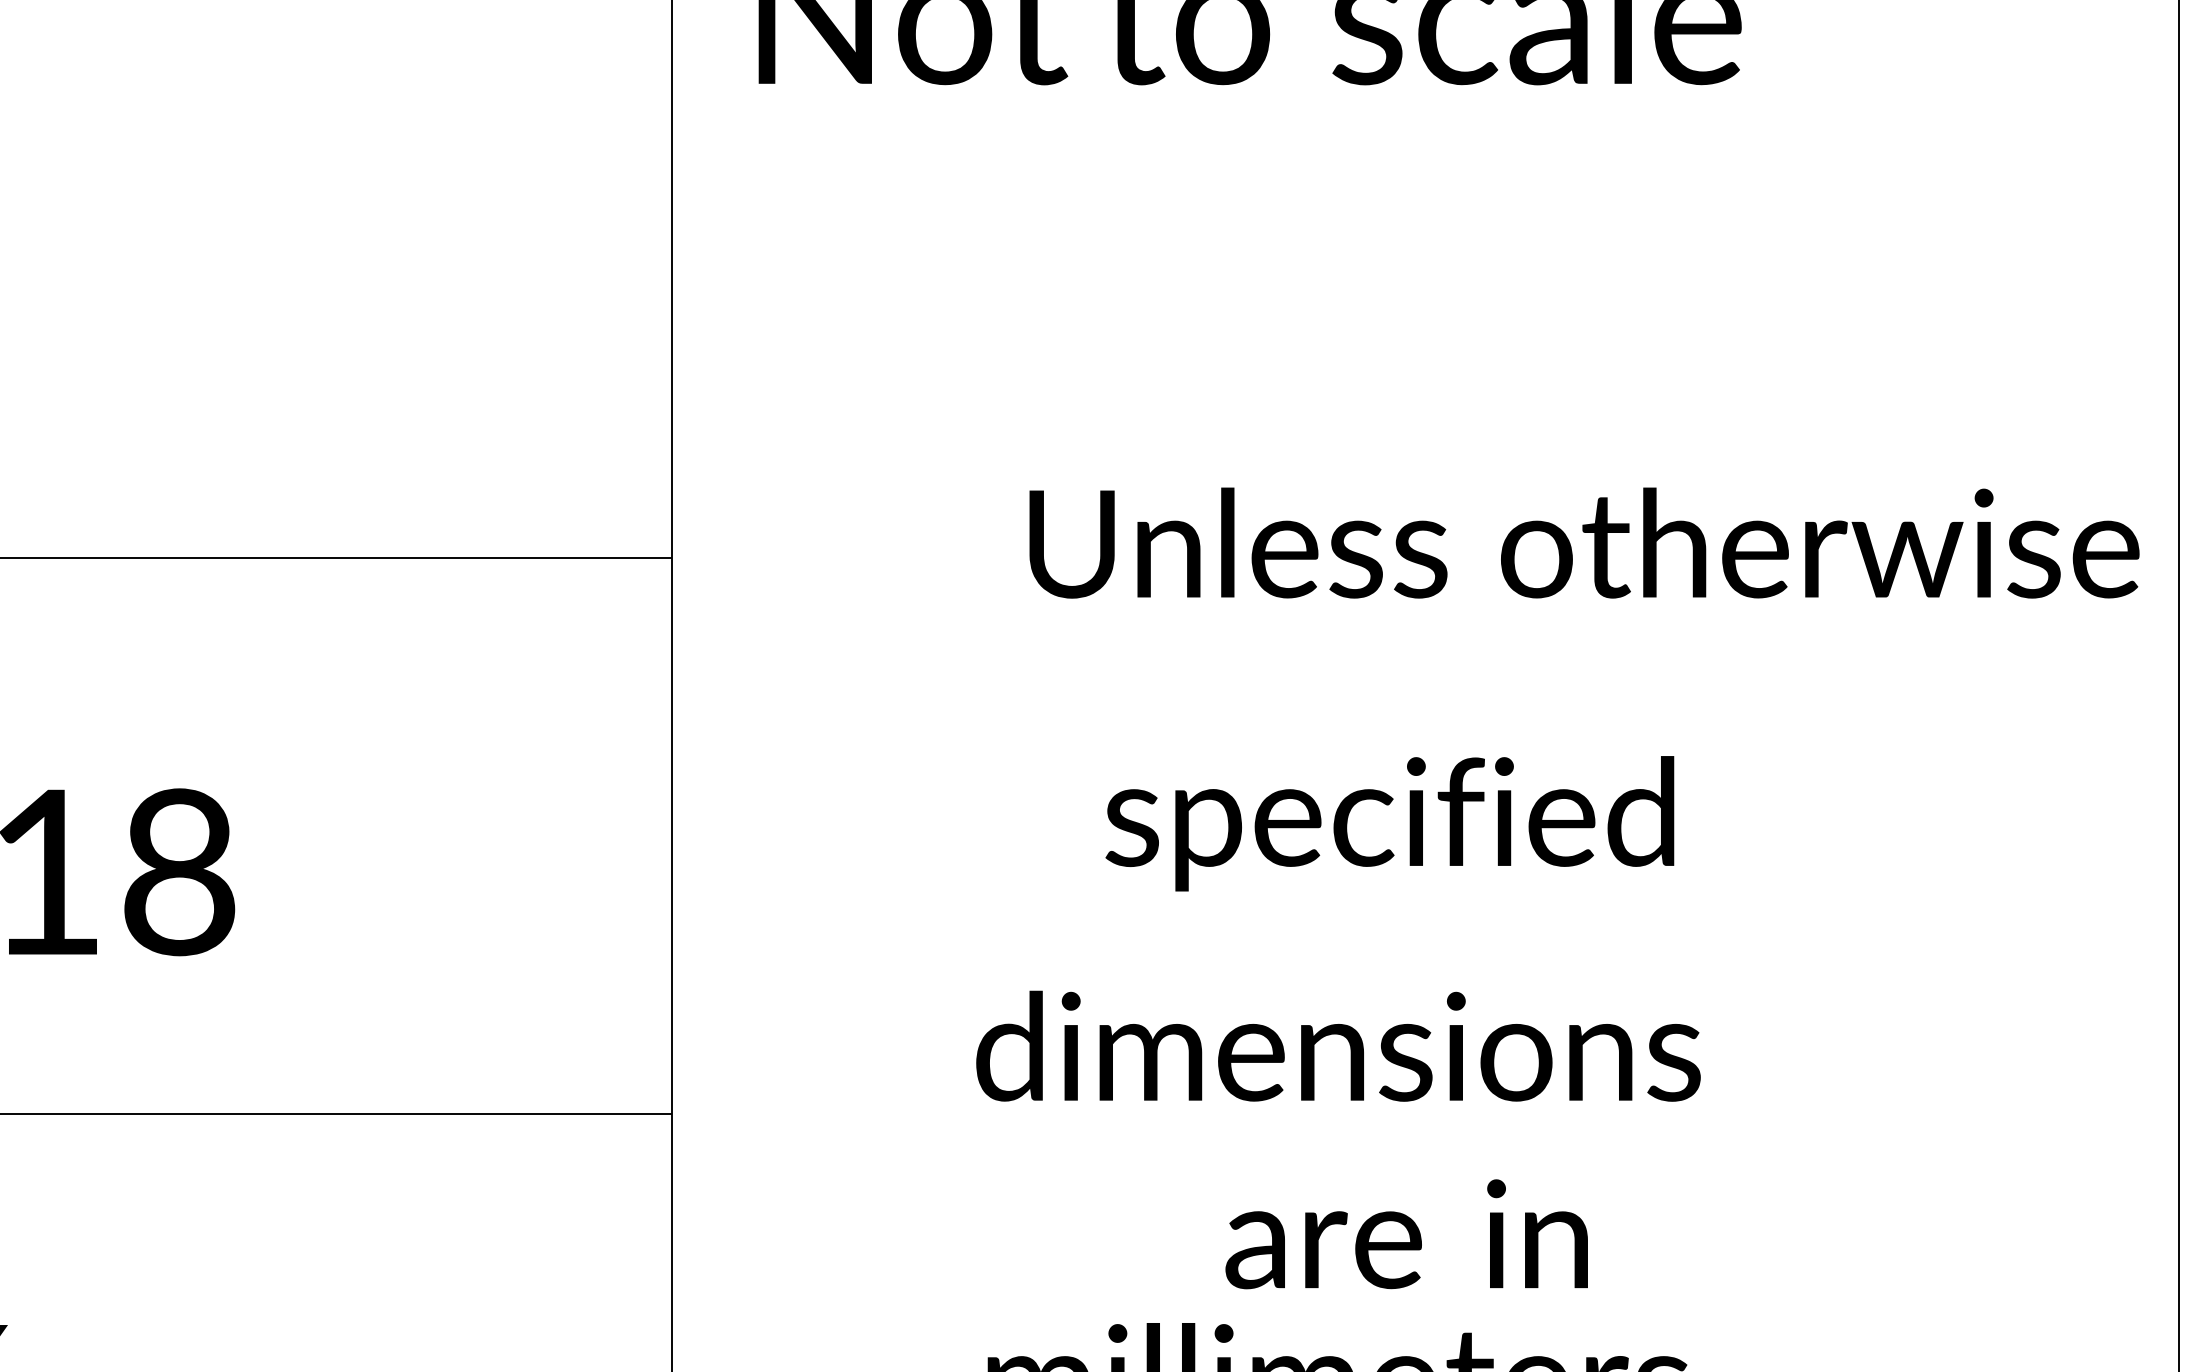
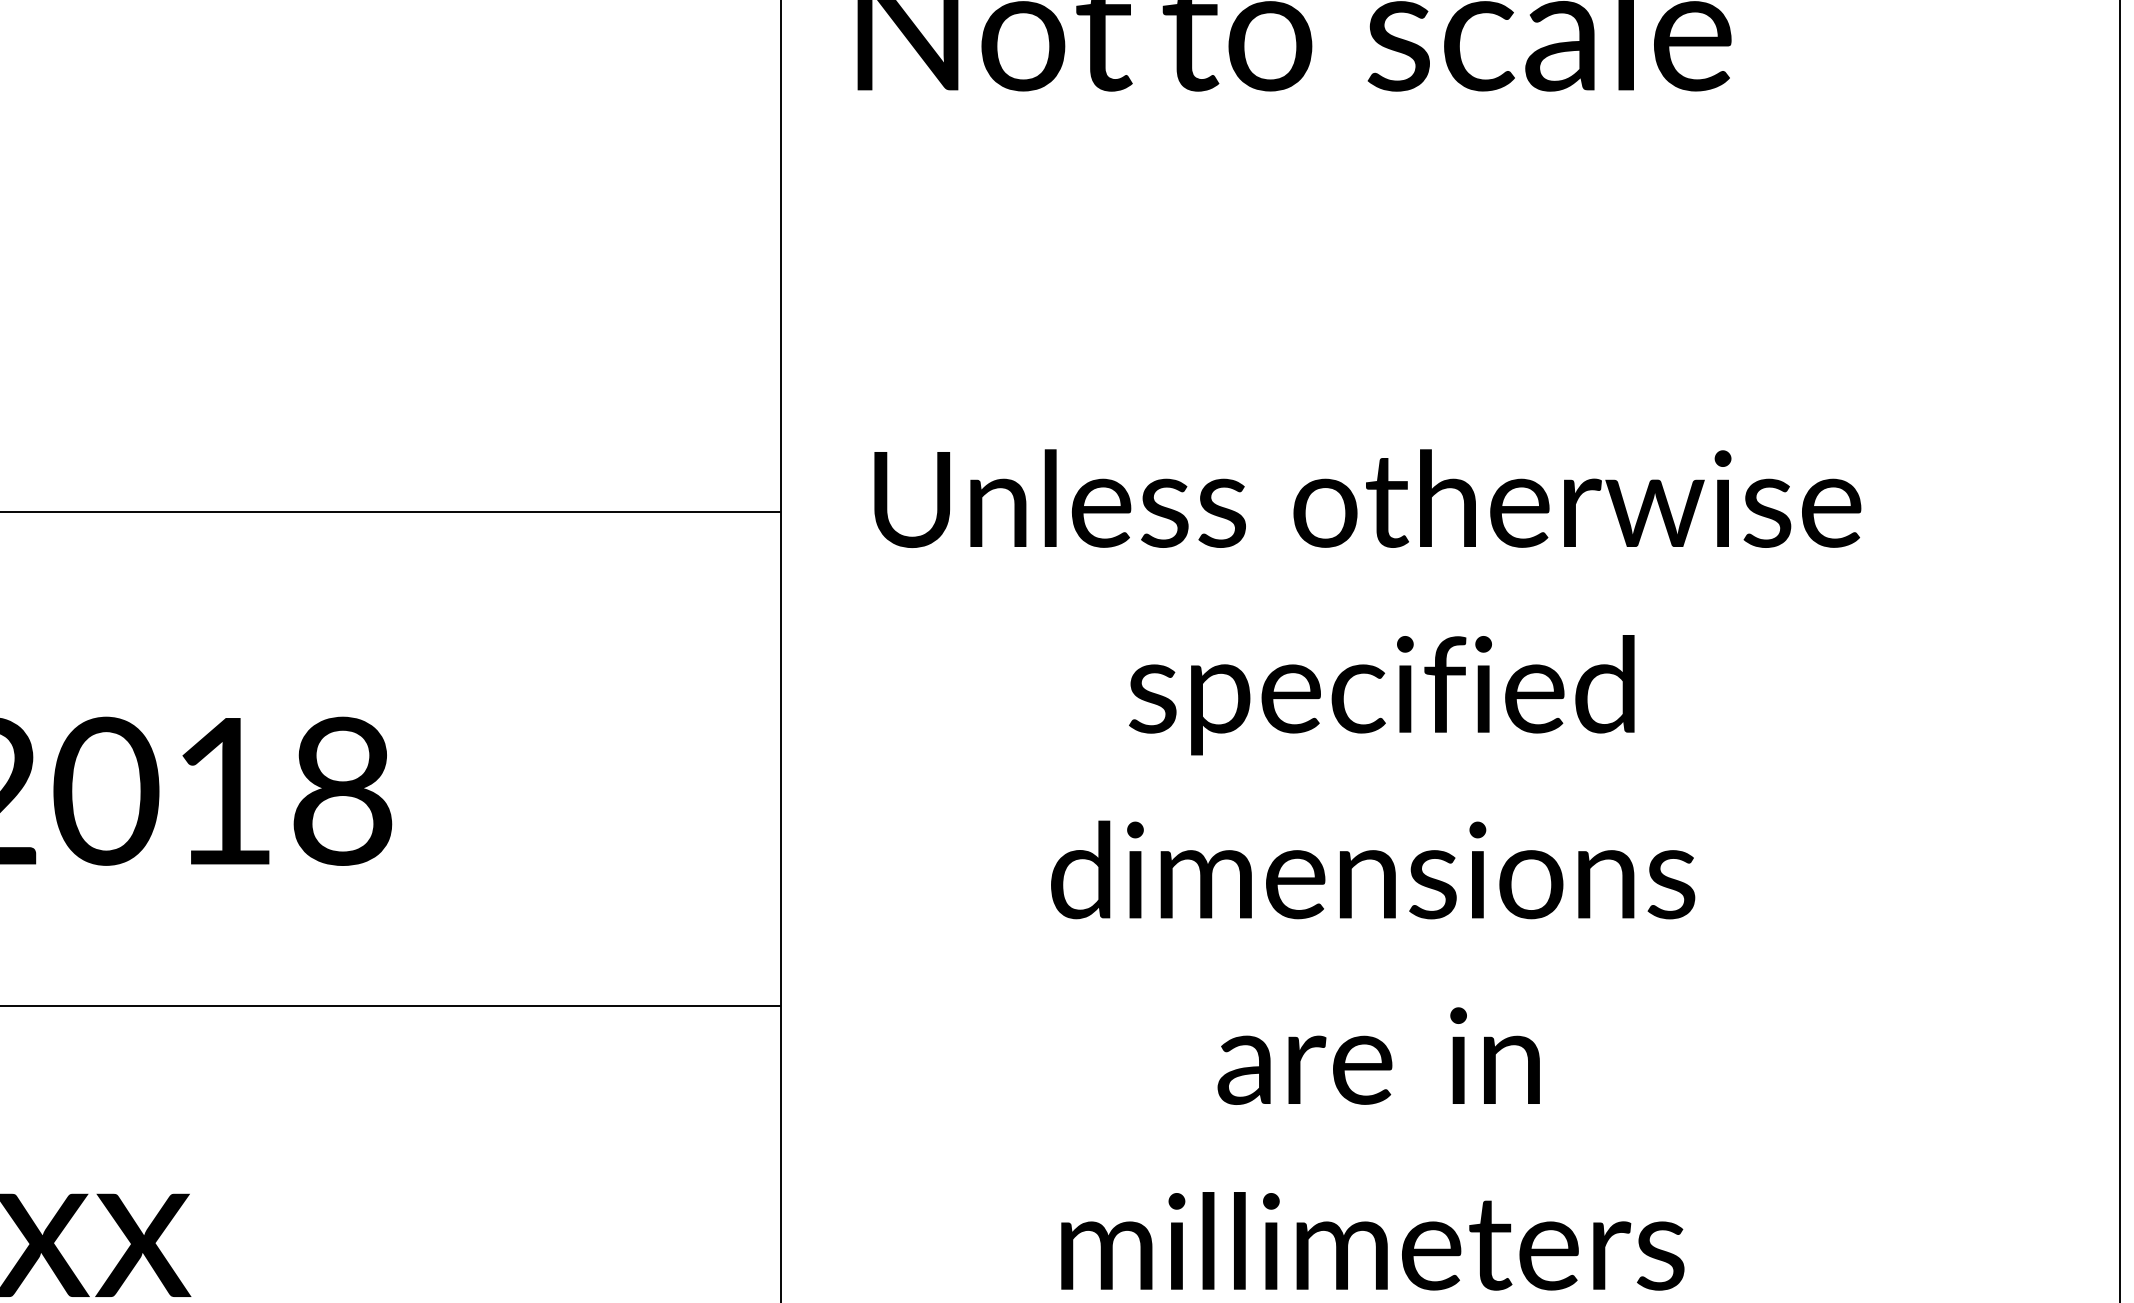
text: (1584, 542) -> (1367, 498), moved
text: (1389, 824) -> (1381, 695), moved
text: (1338, 1045) -> (1373, 869), moved
text: (1406, 1233) -> (1378, 1055), moved

